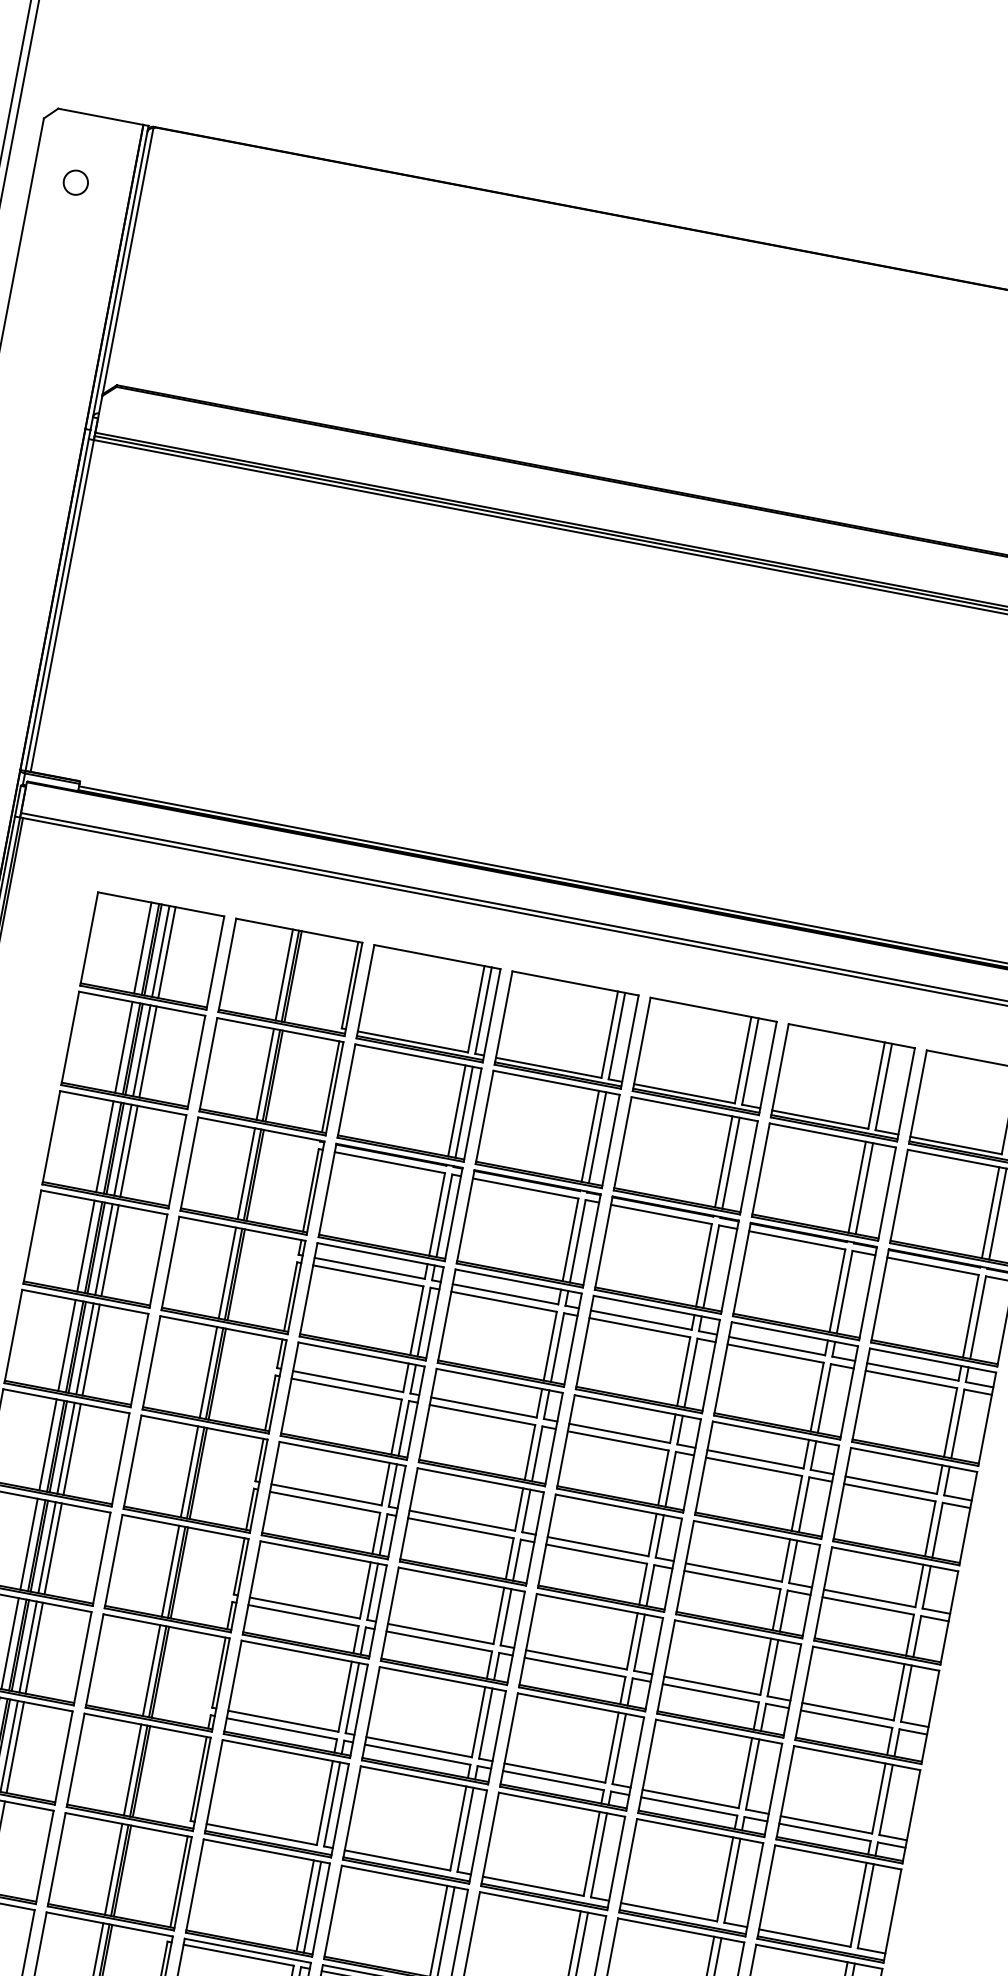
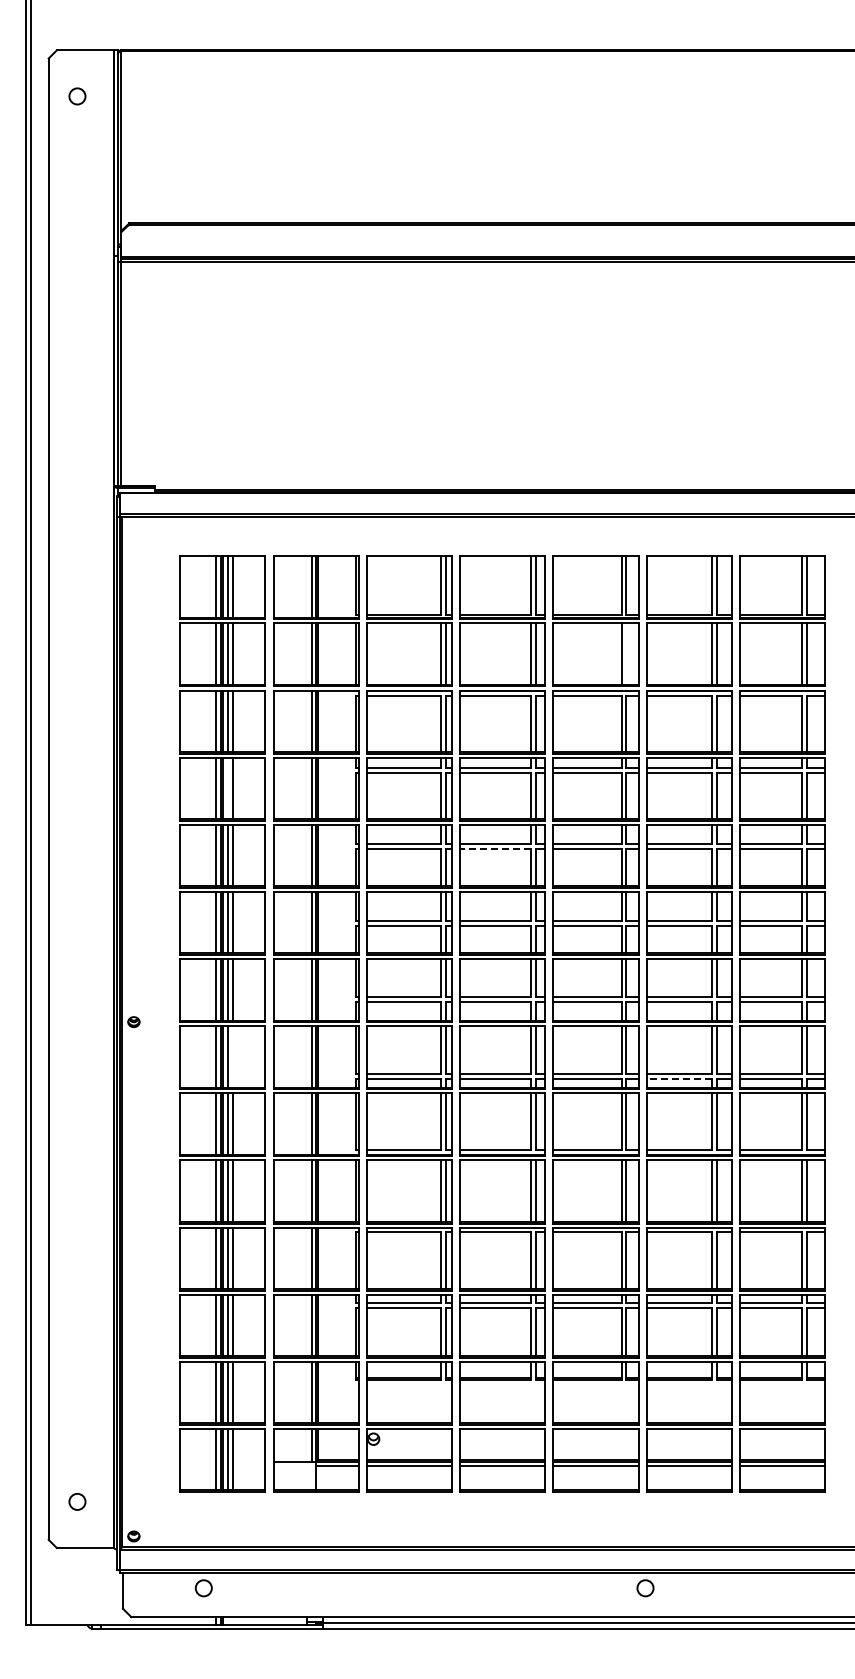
line: (731, 1162) -> (626, 653), removed
line: (103, 1249) -> (228, 788), removed
line: (481, 1415) -> (495, 849), solid -> dashed
line: (34, 1647) -> (232, 1056), removed
line: (688, 1806) -> (678, 1078), solid -> dashed

